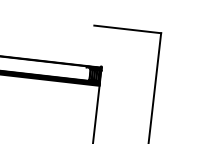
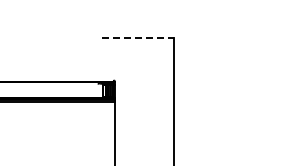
line: (128, 29) -> (138, 37), solid -> dashed

